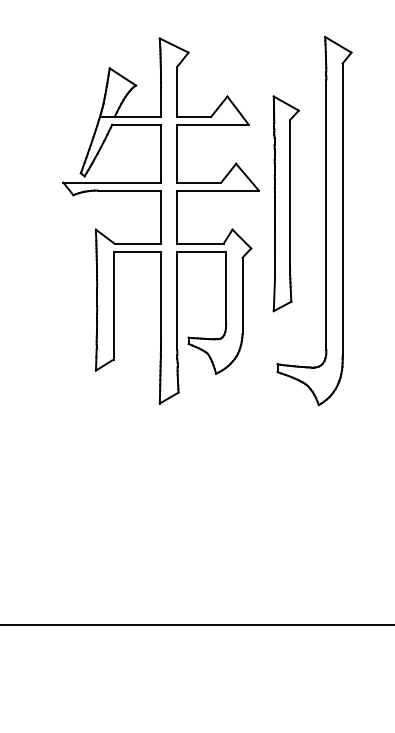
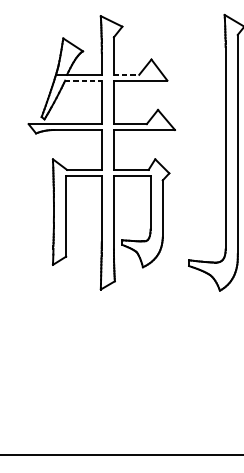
line: (194, 116) -> (126, 74), solid -> dashed
line: (137, 124) -> (84, 80), solid -> dashed
part: (285, 203) -> (194, 139), removed

